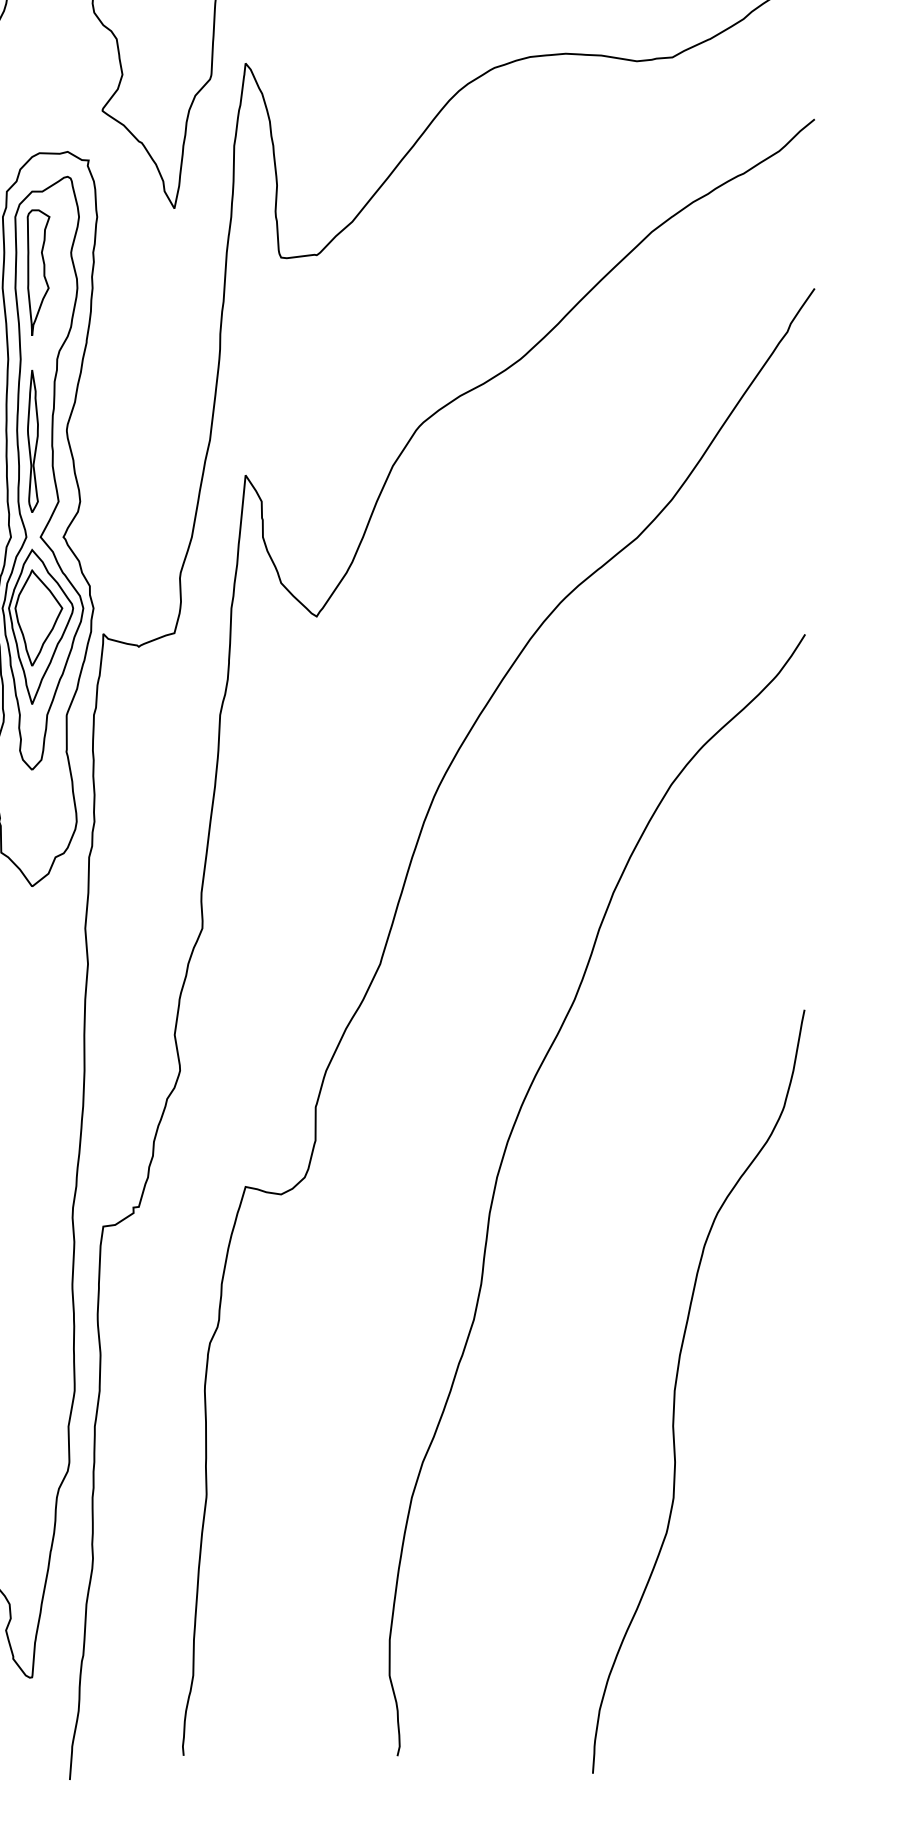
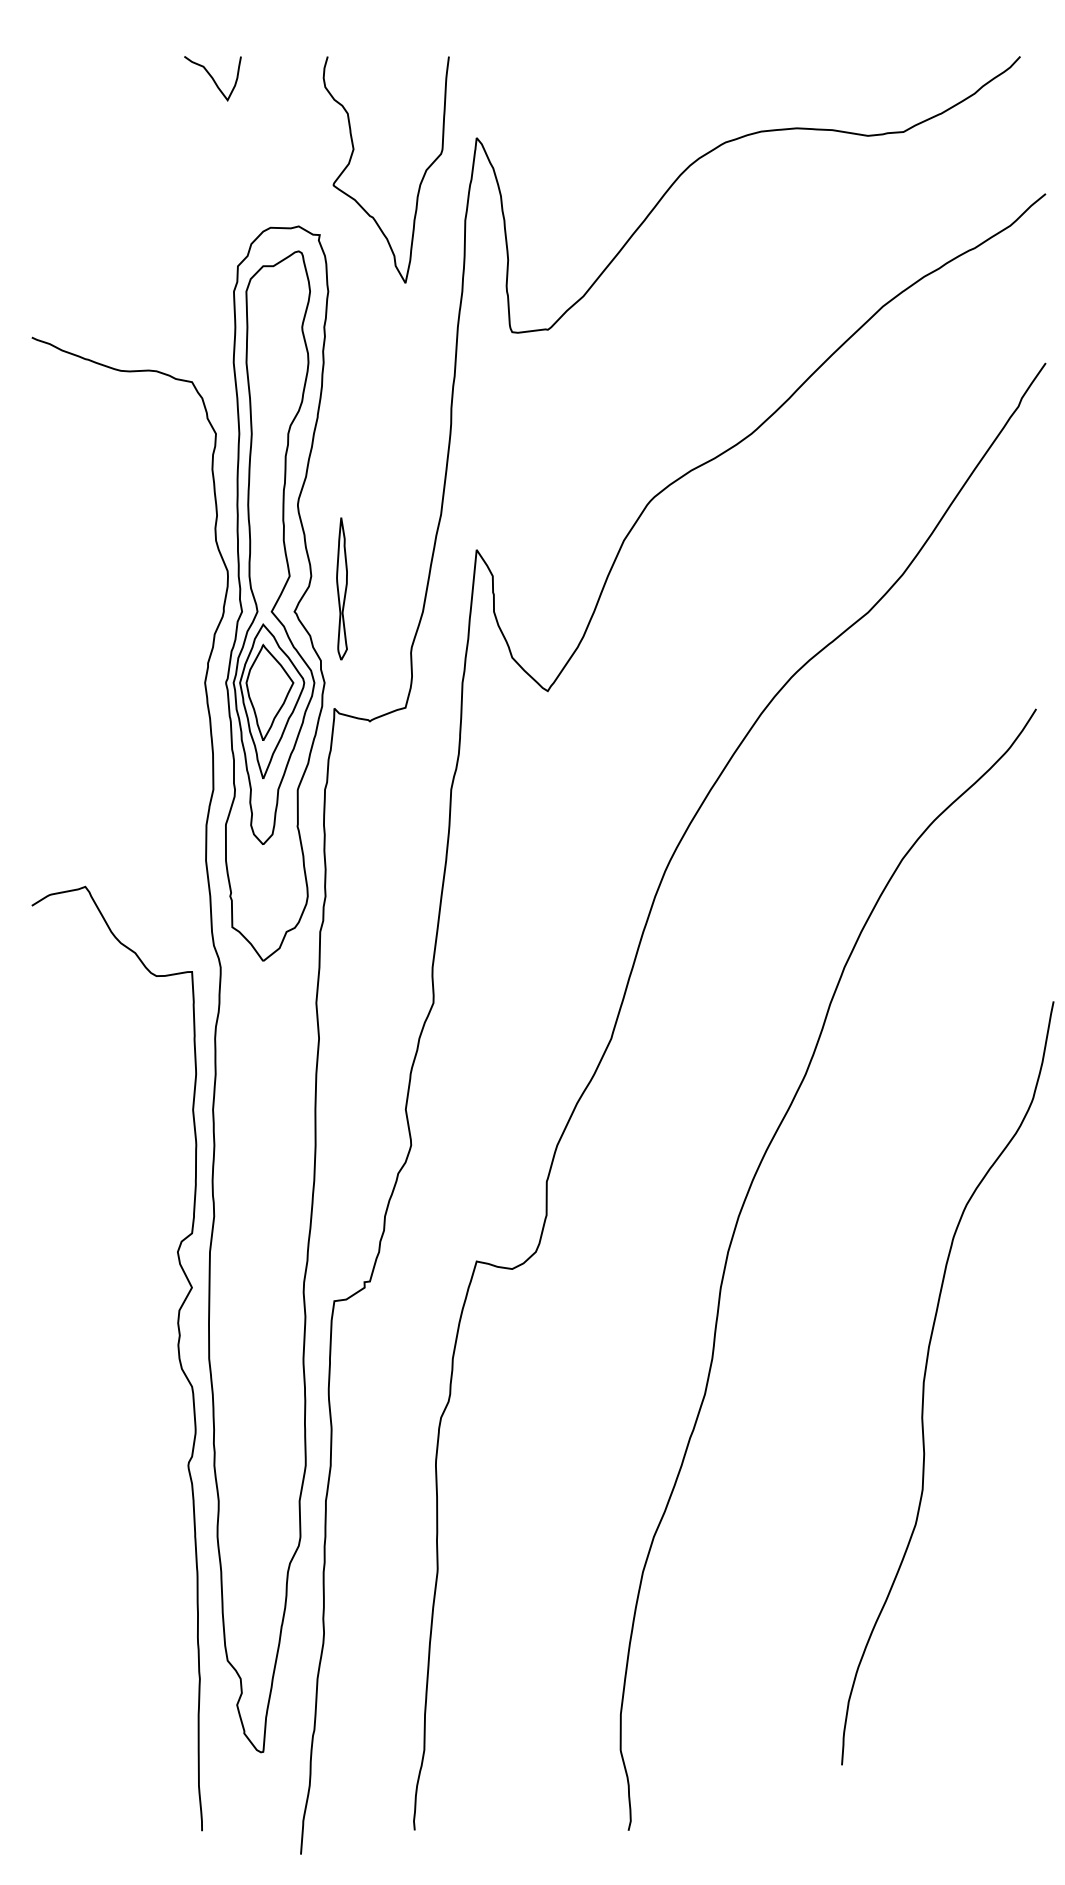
part: (38, 272) -> (269, 347), removed
part: (32, 440) -> (341, 588), moved
curve: (676, 1387) -> (925, 1379), moved

